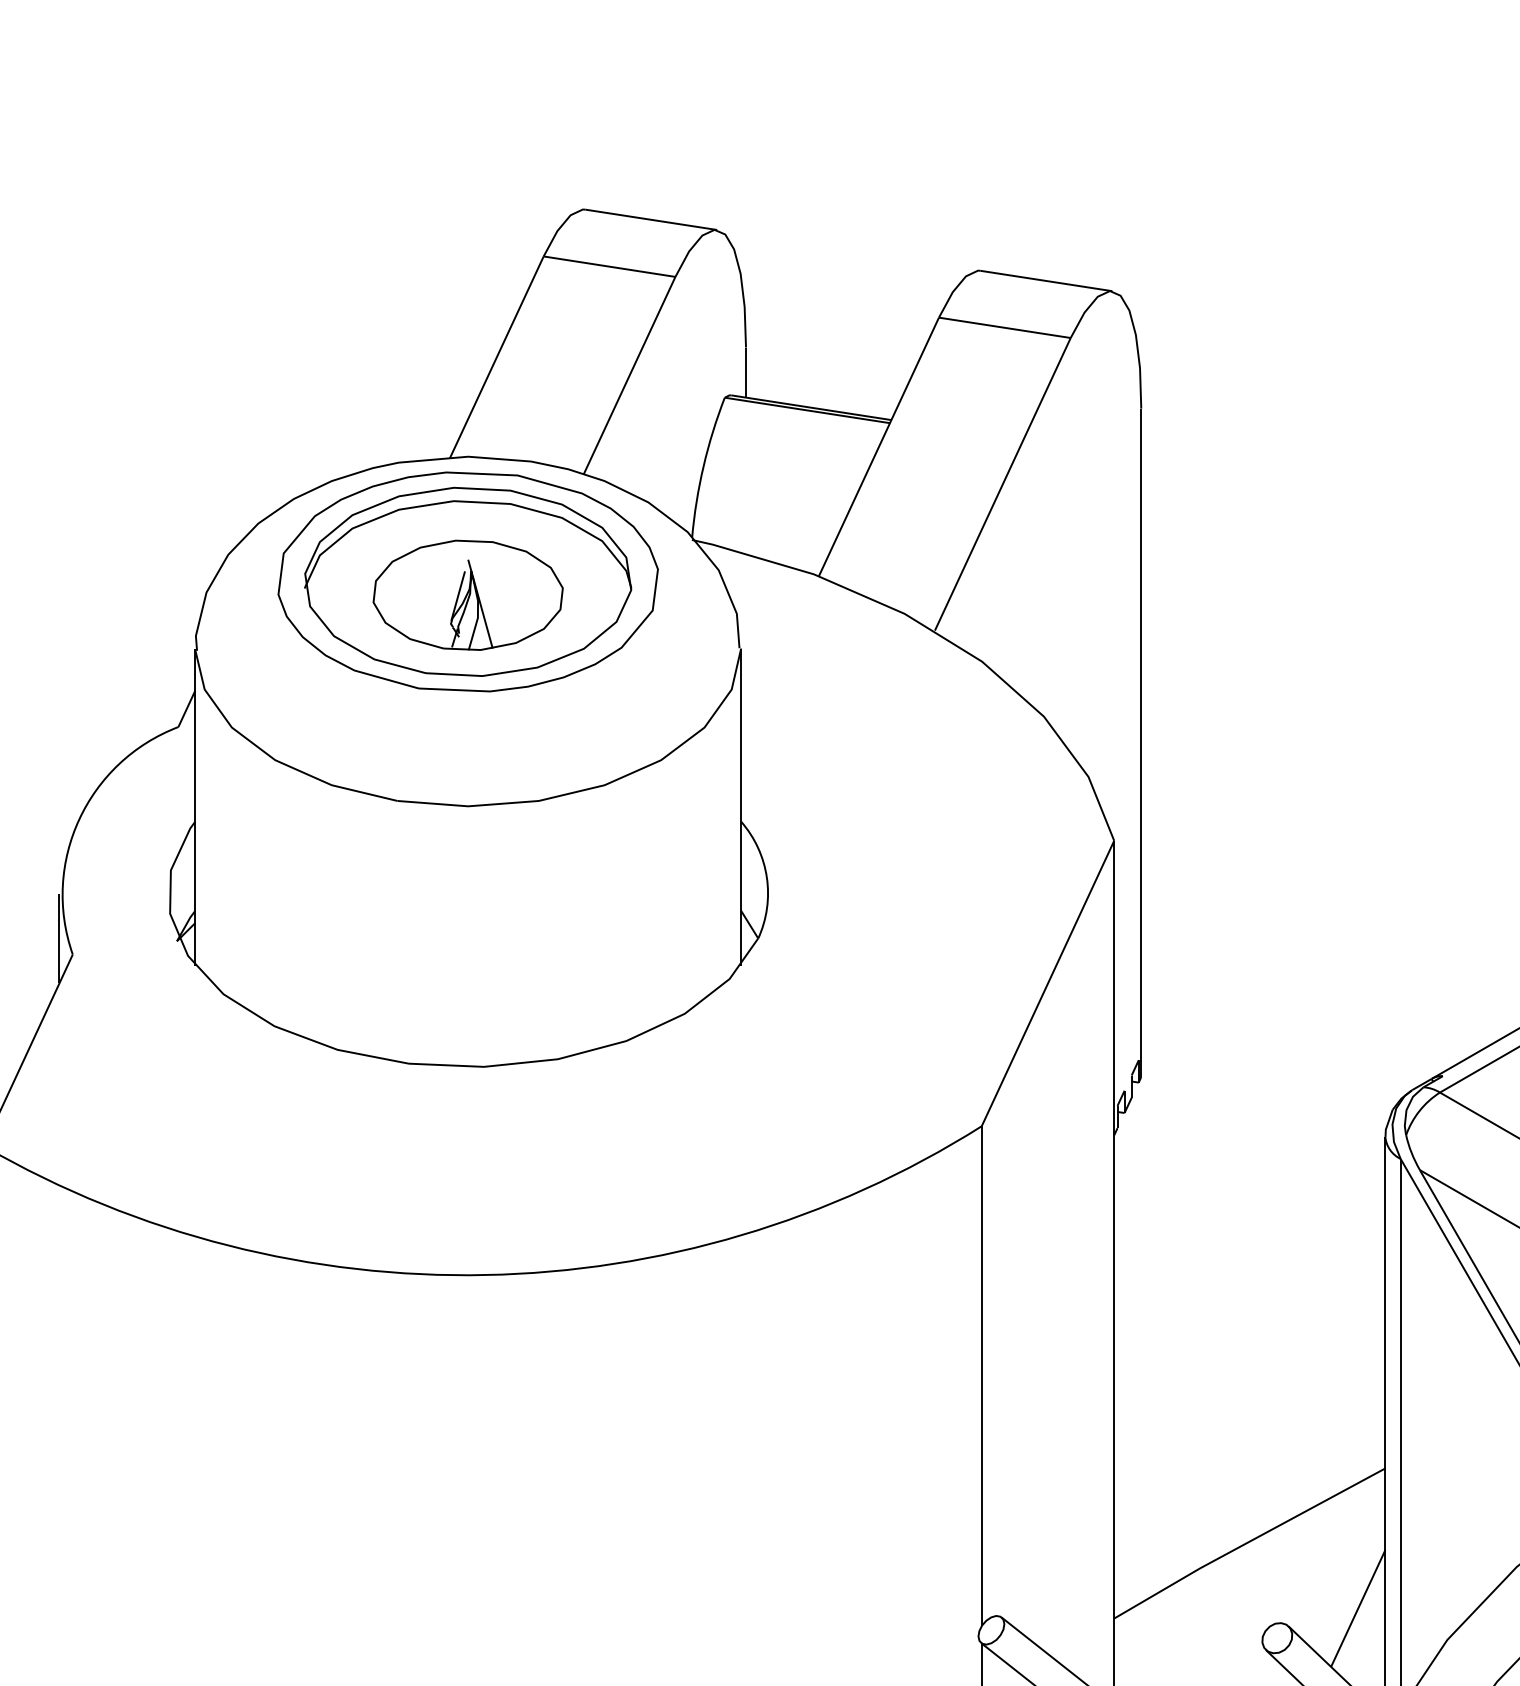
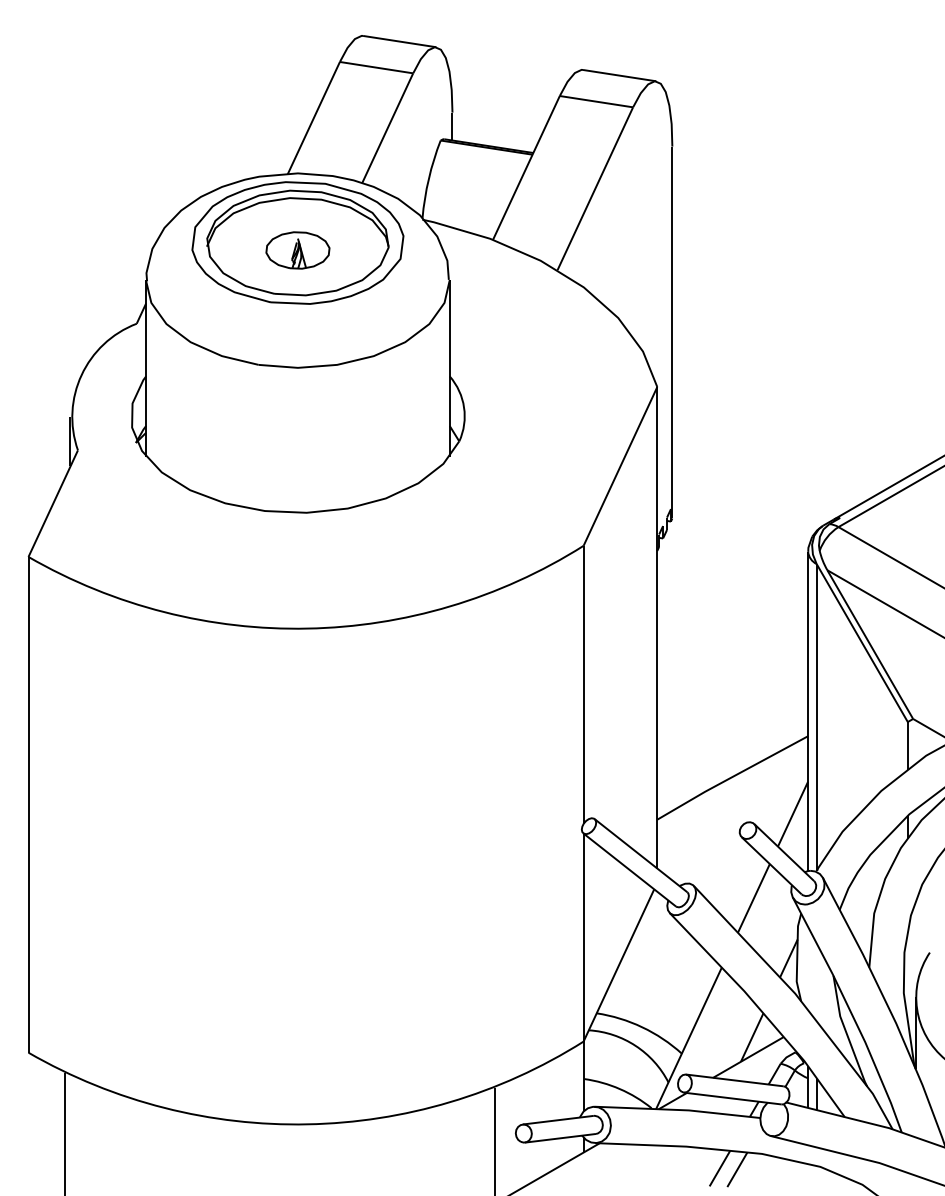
part: (467, 595) -> (297, 250), size x0.6

